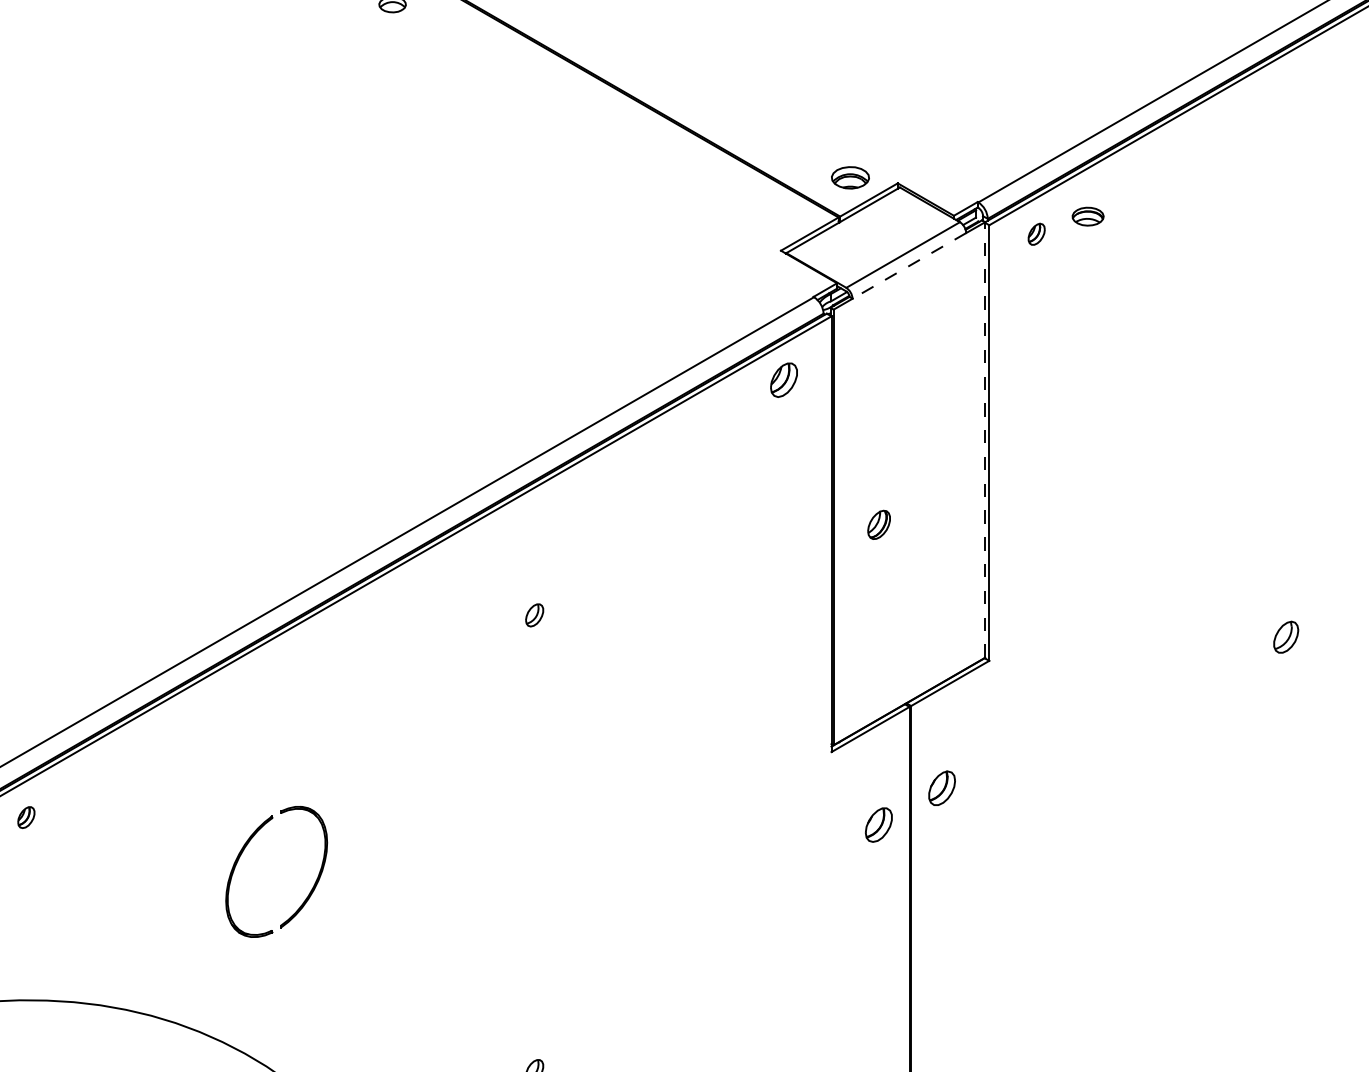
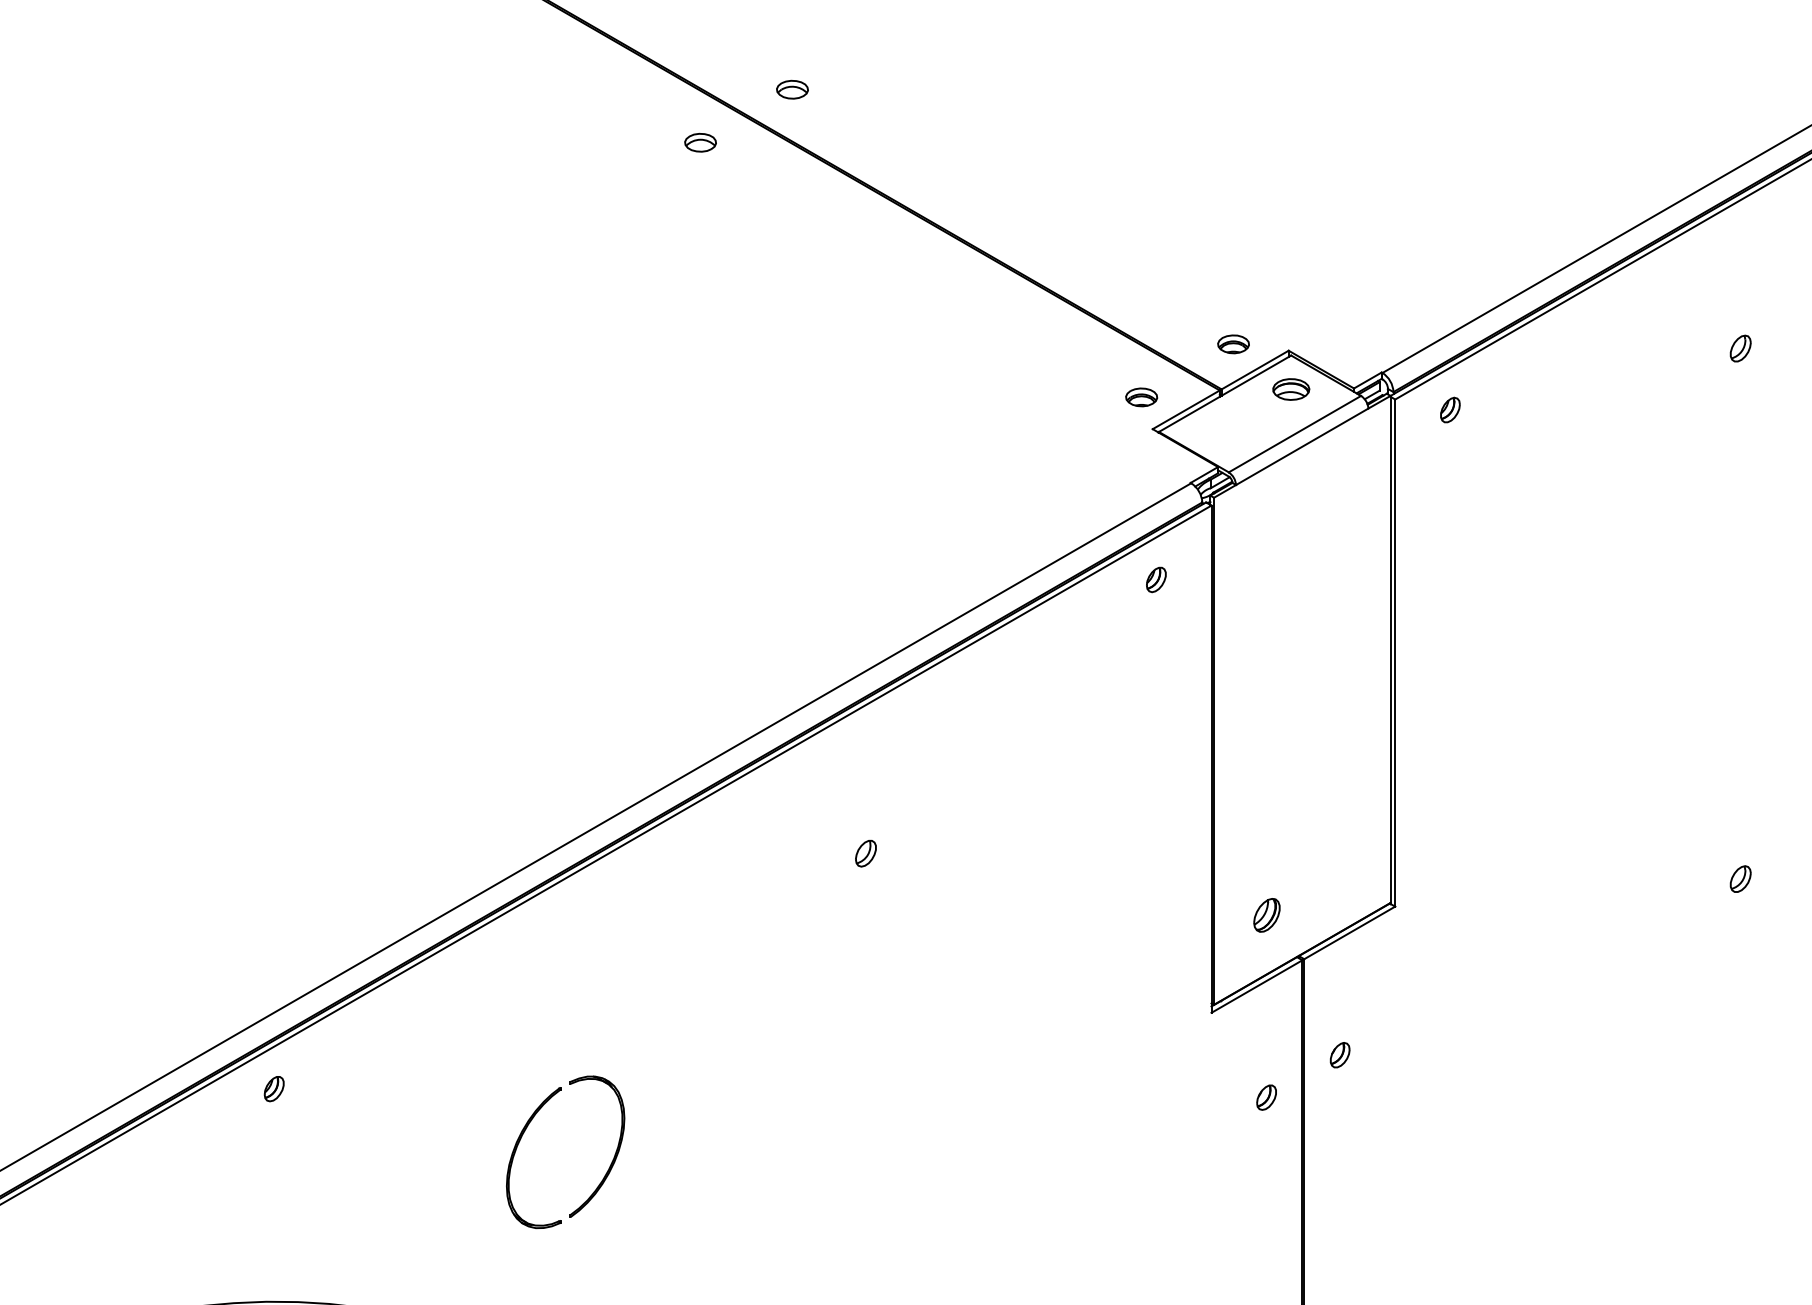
part: (850, 178) -> (1233, 344), size x0.71
part: (1285, 181) -> (1740, 348), added
part: (1088, 216) -> (1291, 389), moved
part: (771, 223) -> (1141, 397), added
line: (908, 266) -> (1301, 447), dashed -> solid
part: (784, 379) -> (1156, 579), size x0.62
line: (985, 439) -> (1390, 649), dashed -> solid
part: (878, 525) -> (1266, 915), moved
part: (1285, 636) -> (1740, 878), size x0.71
part: (941, 788) -> (1339, 1055), size x0.62
part: (878, 824) -> (1266, 1097), size x0.62

